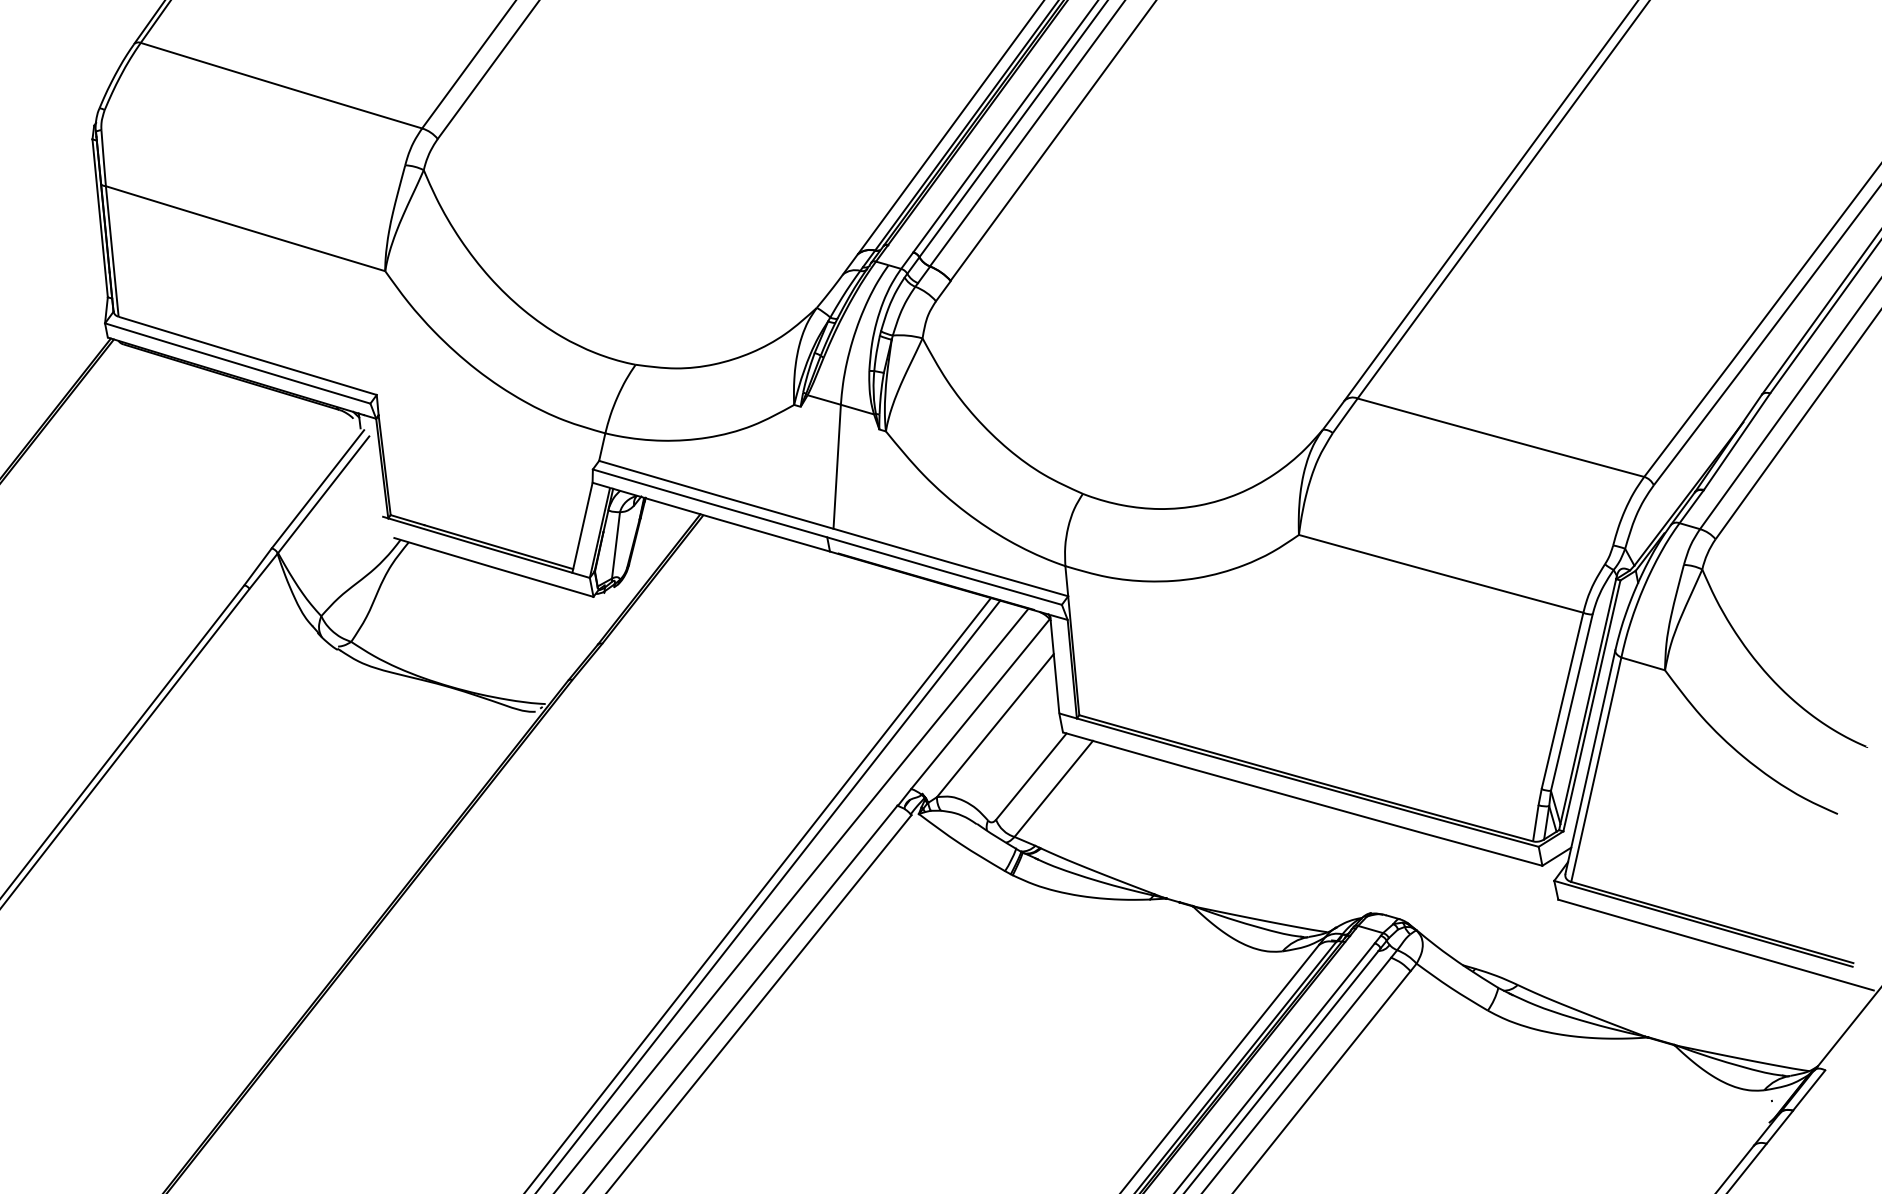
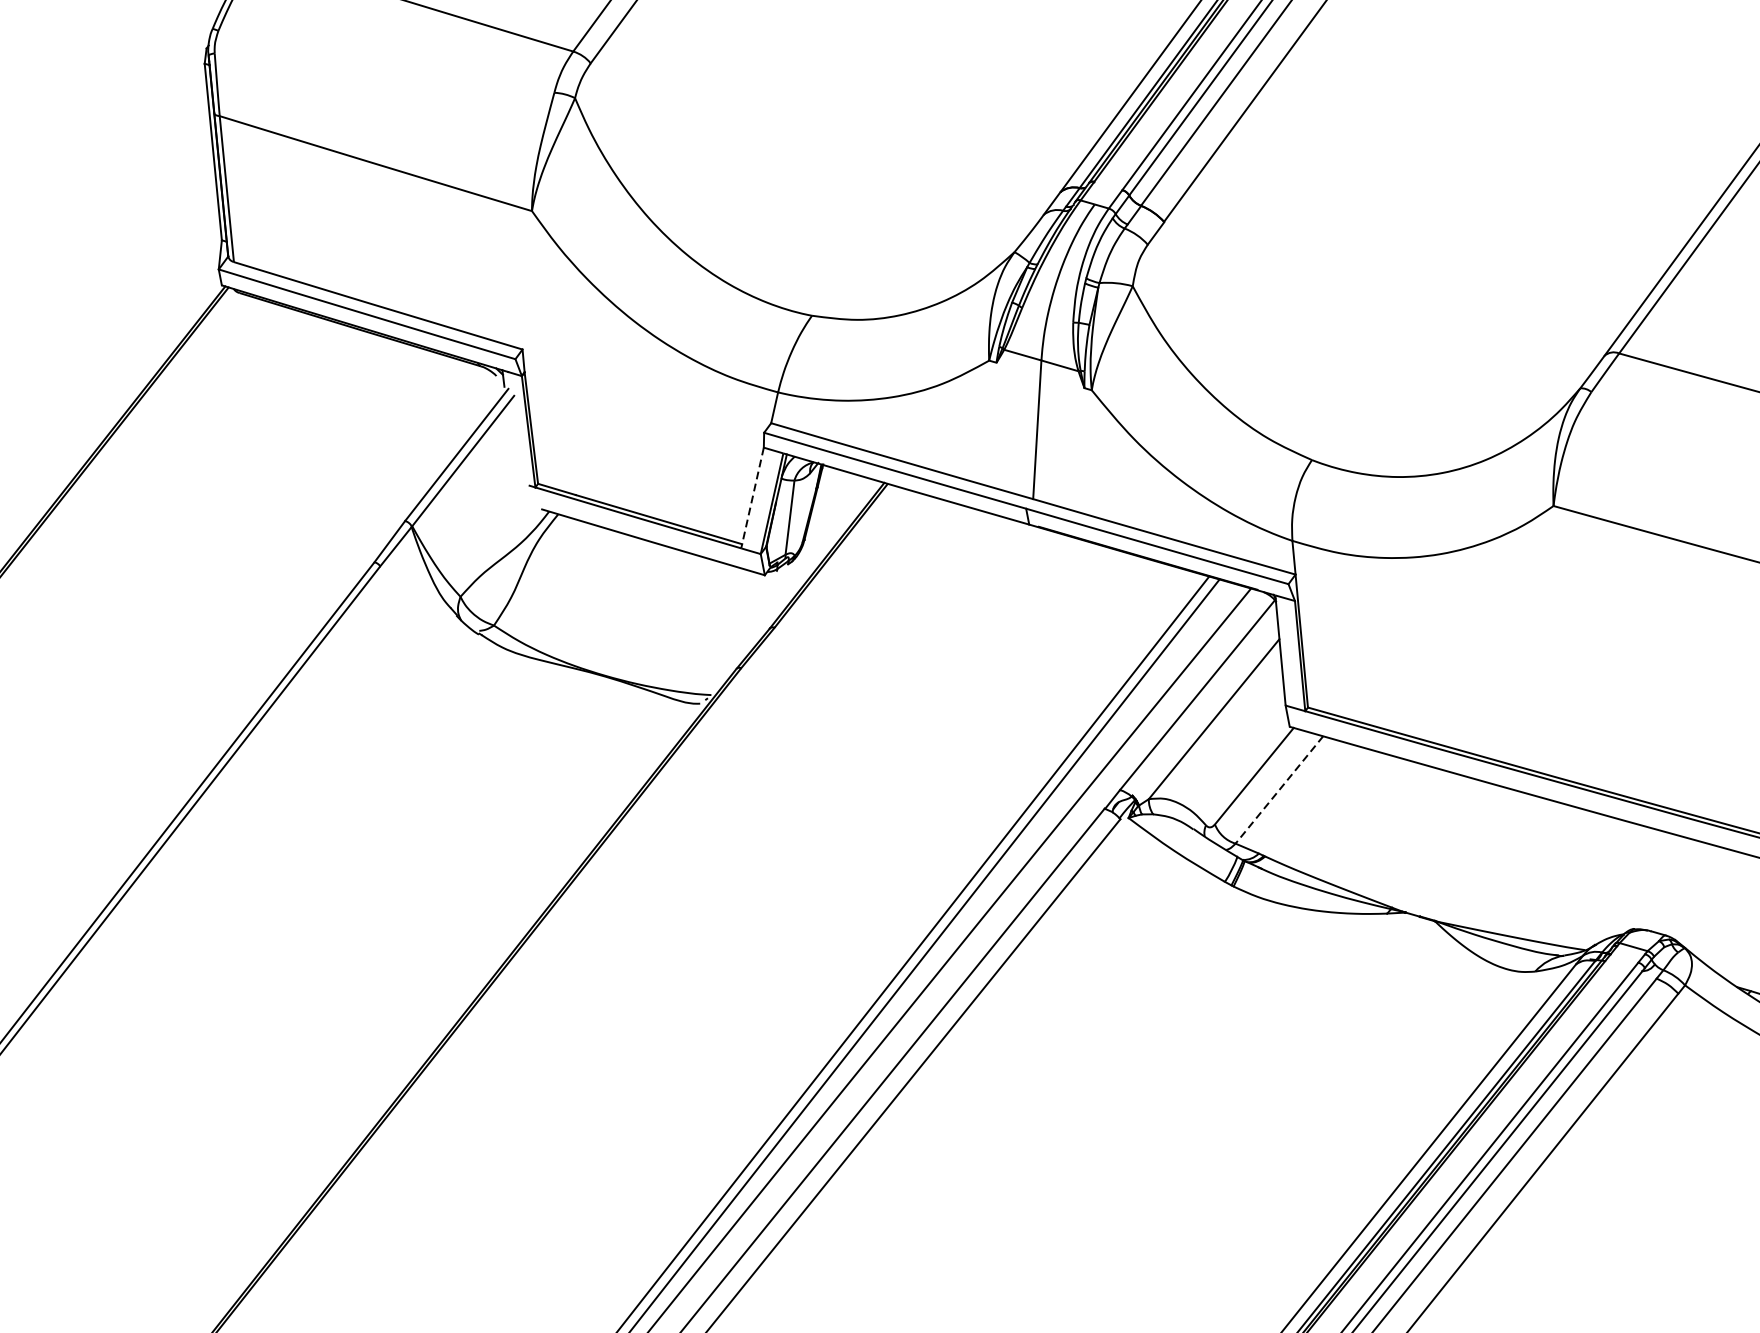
line: (582, 528) -> (752, 498), solid -> dashed
line: (1053, 789) -> (1279, 790), solid -> dashed

